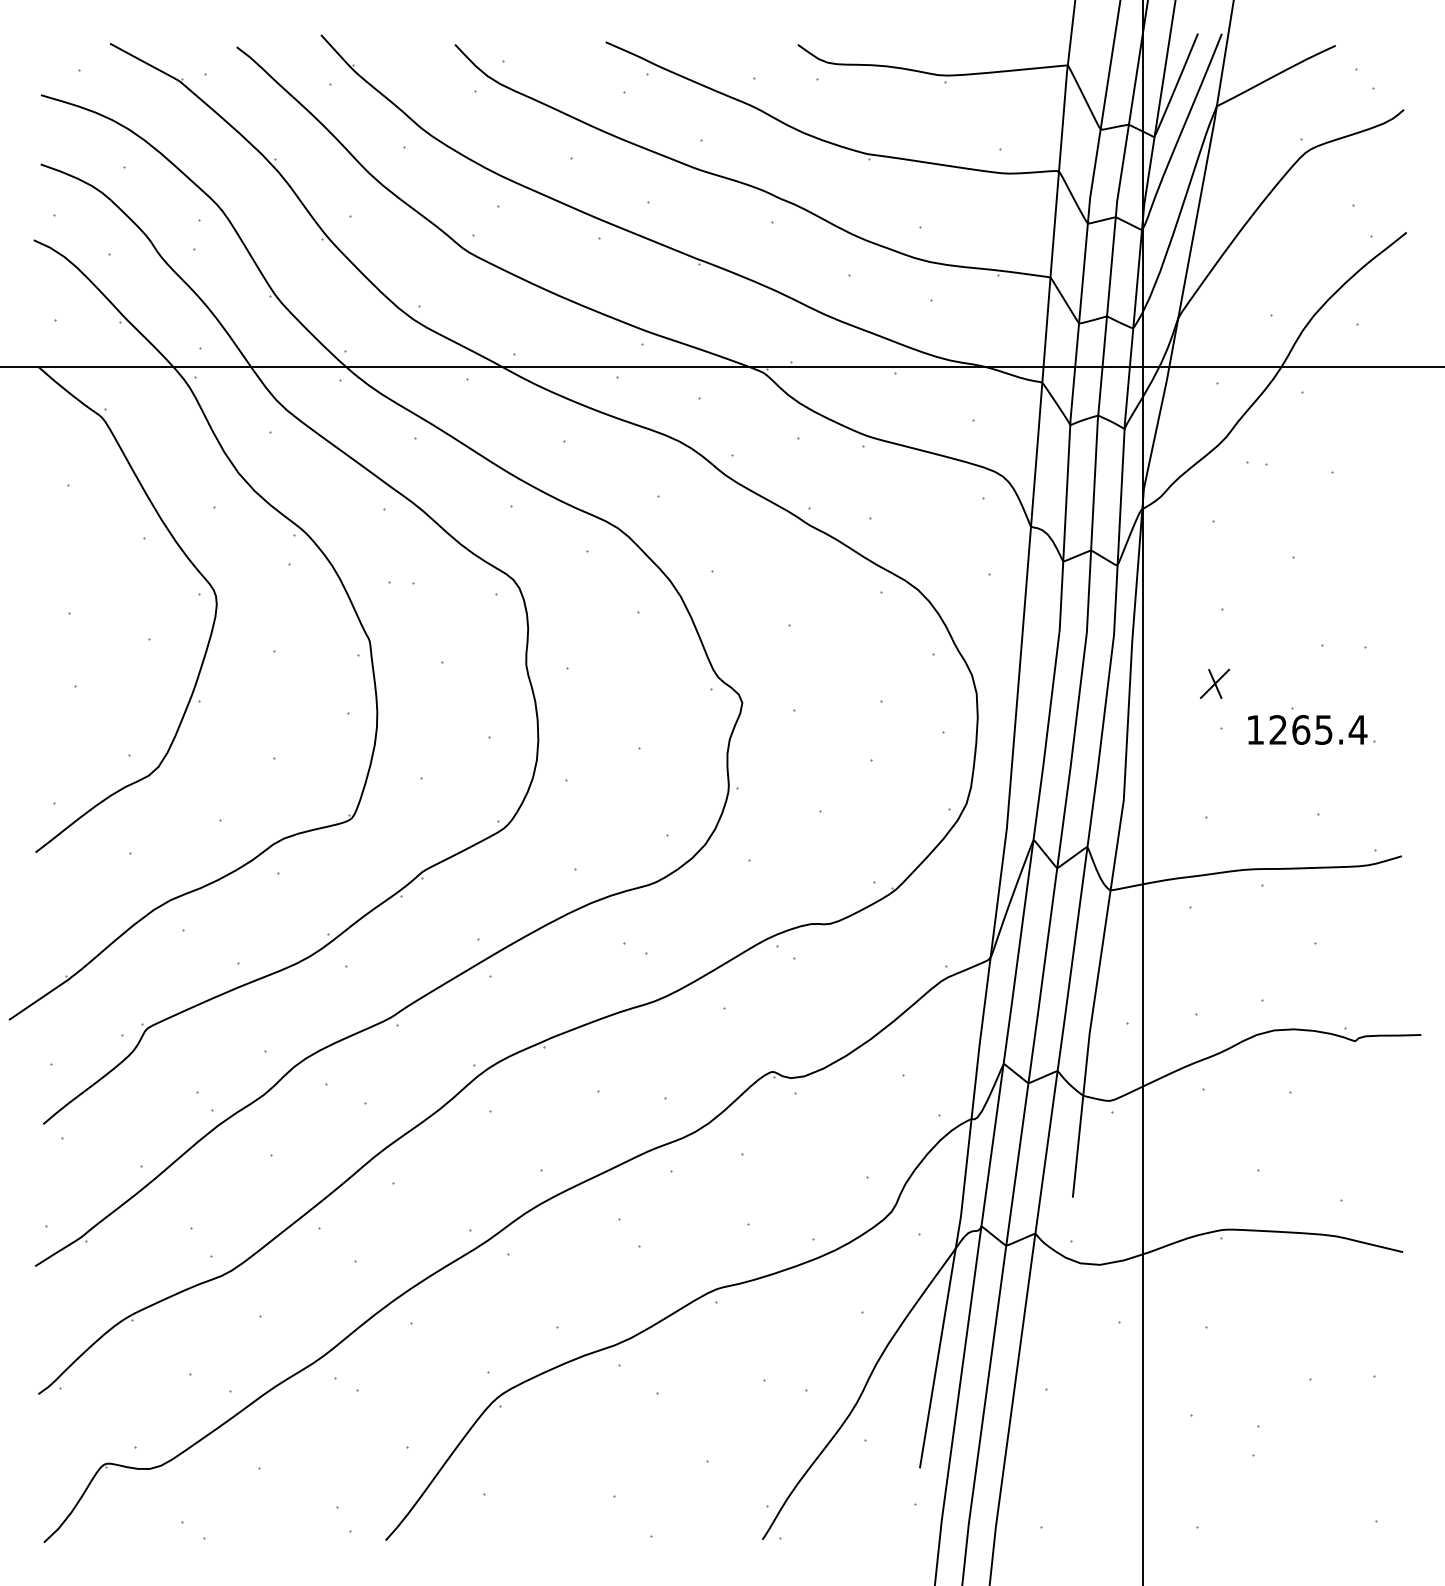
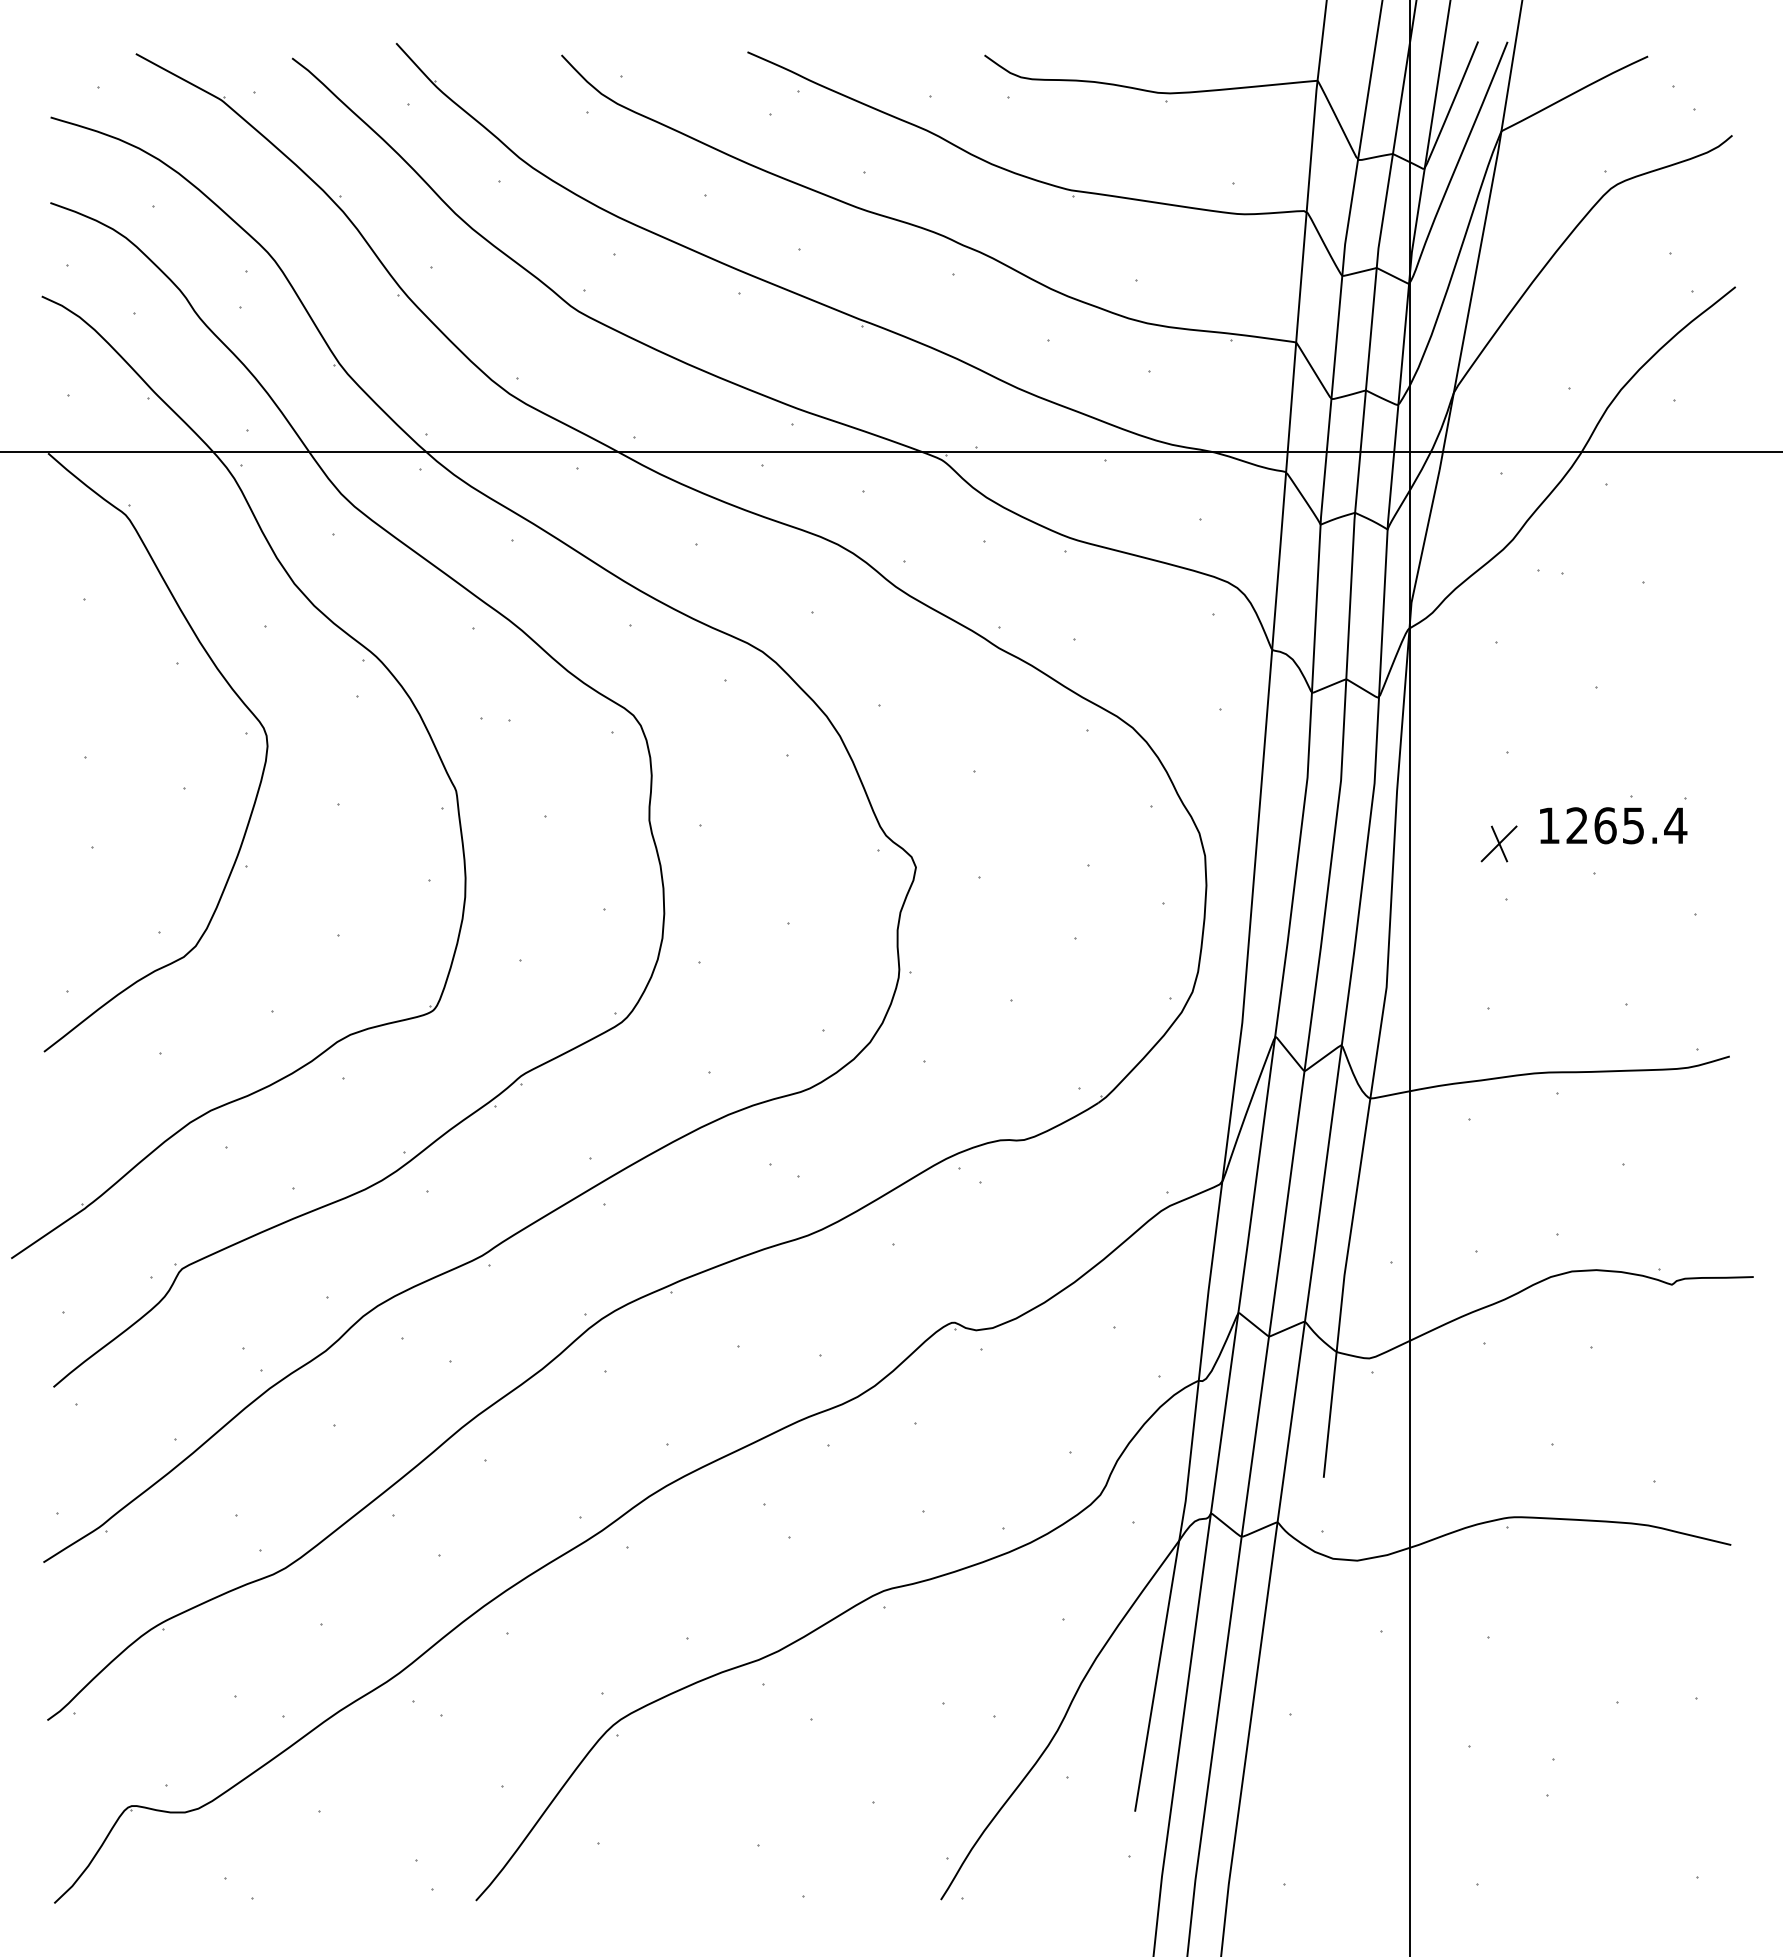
text: (1307, 729) -> (1613, 825), moved

